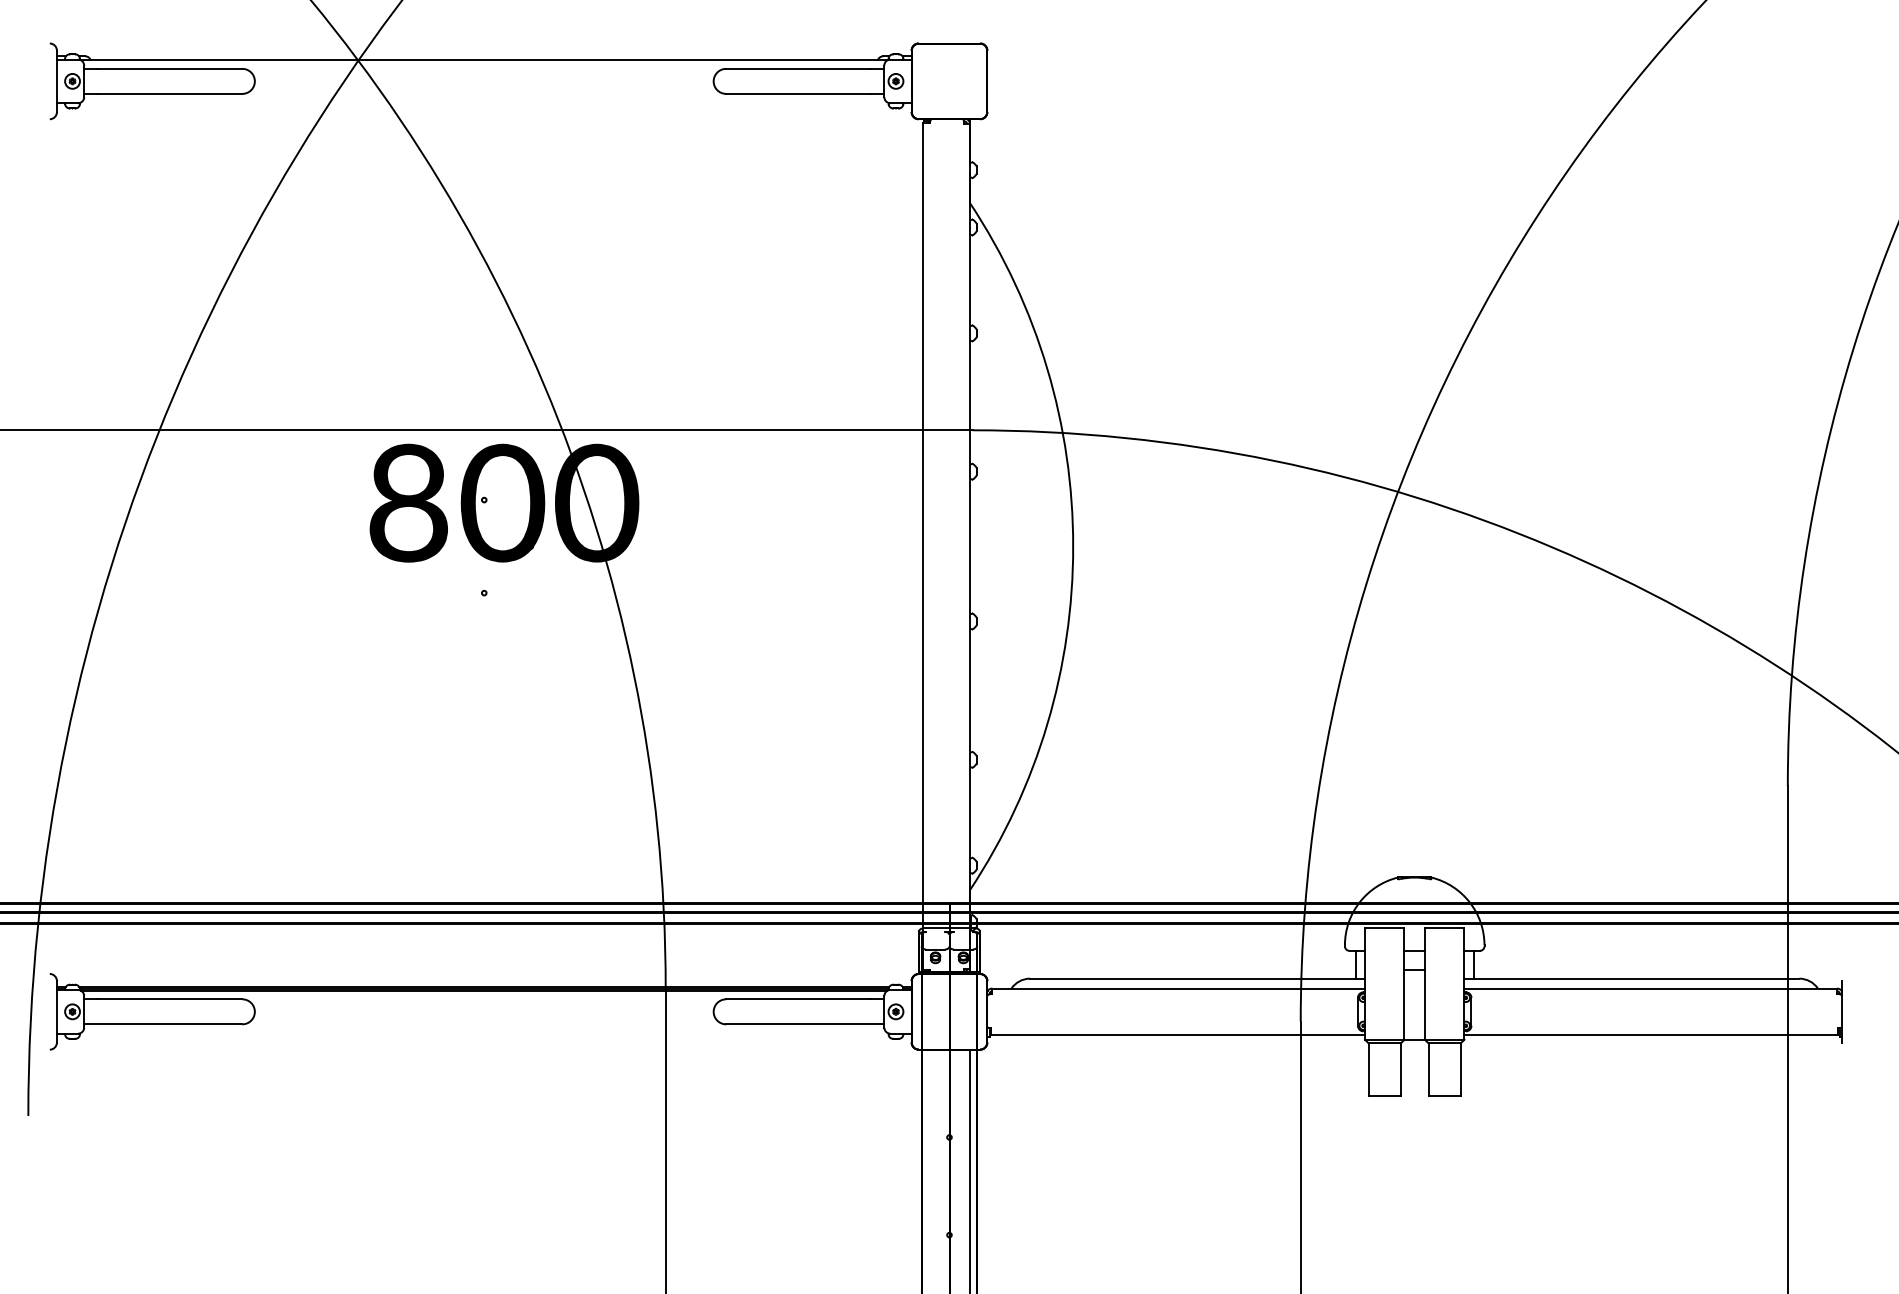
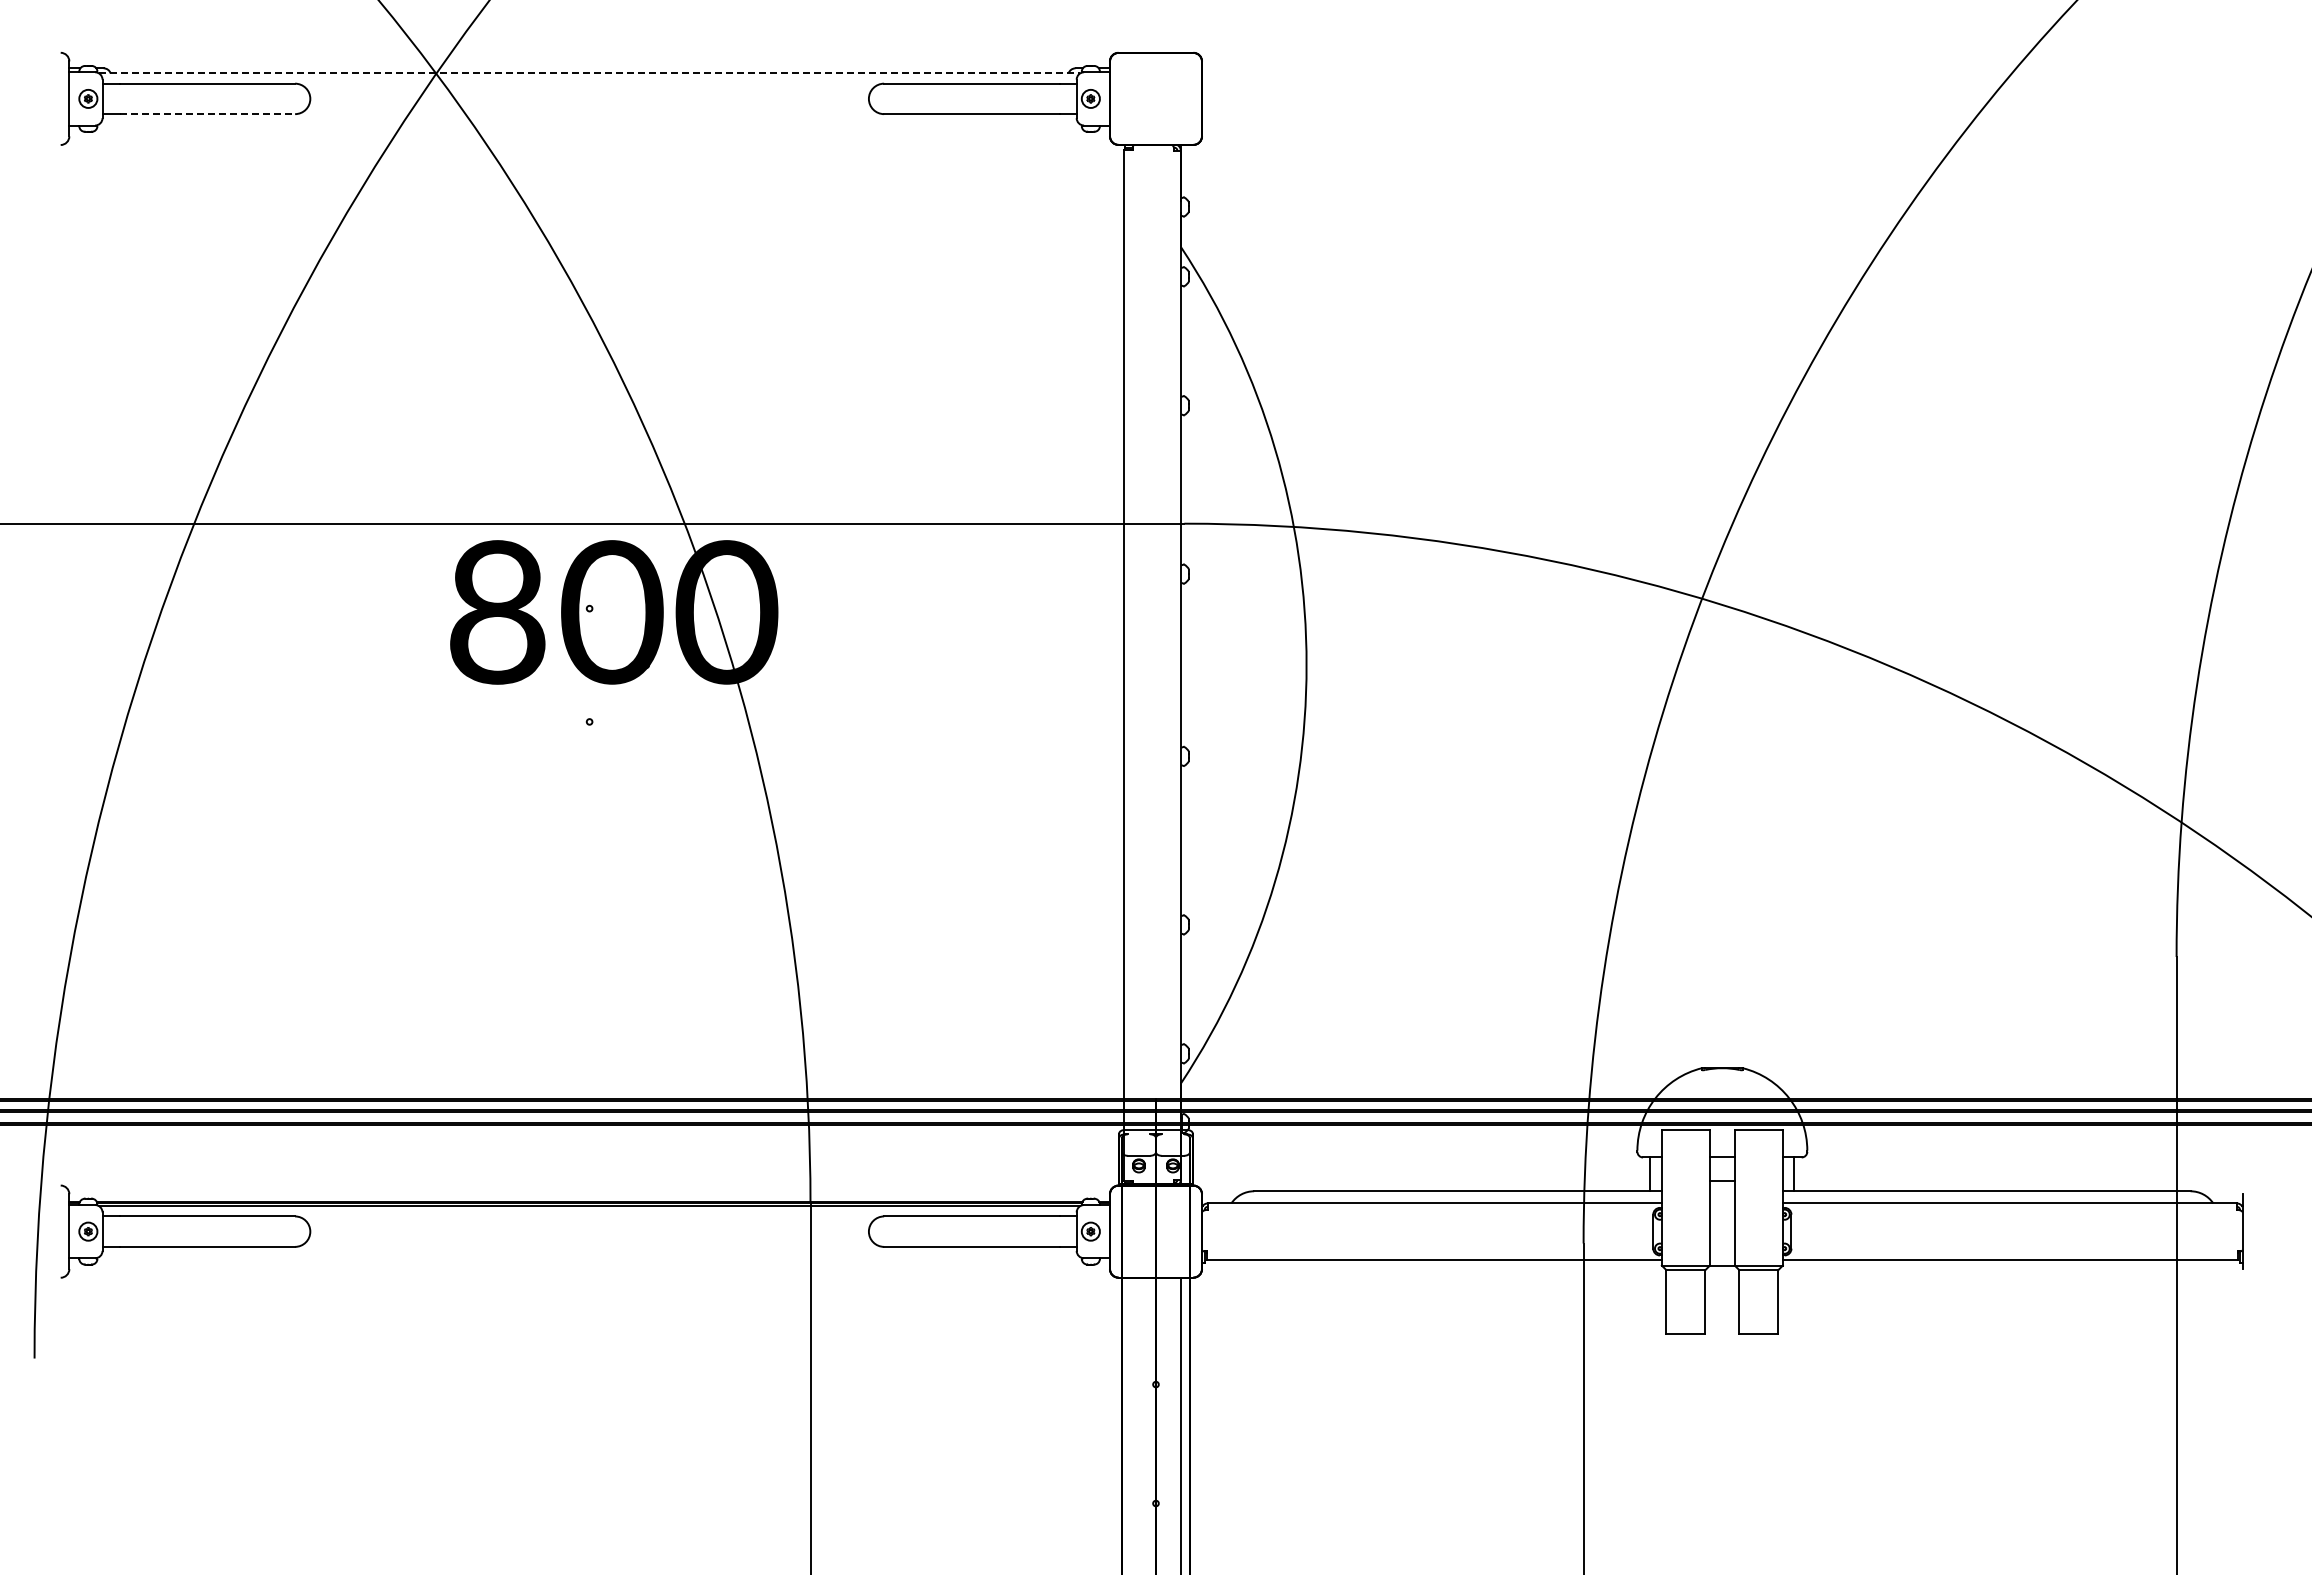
line: (484, 60) -> (589, 73), solid -> dashed
line: (170, 94) -> (207, 114), solid -> dashed

